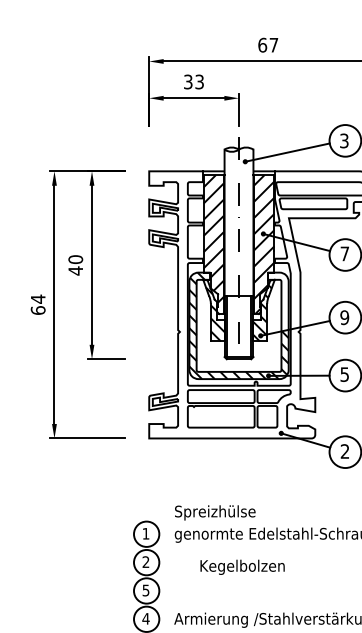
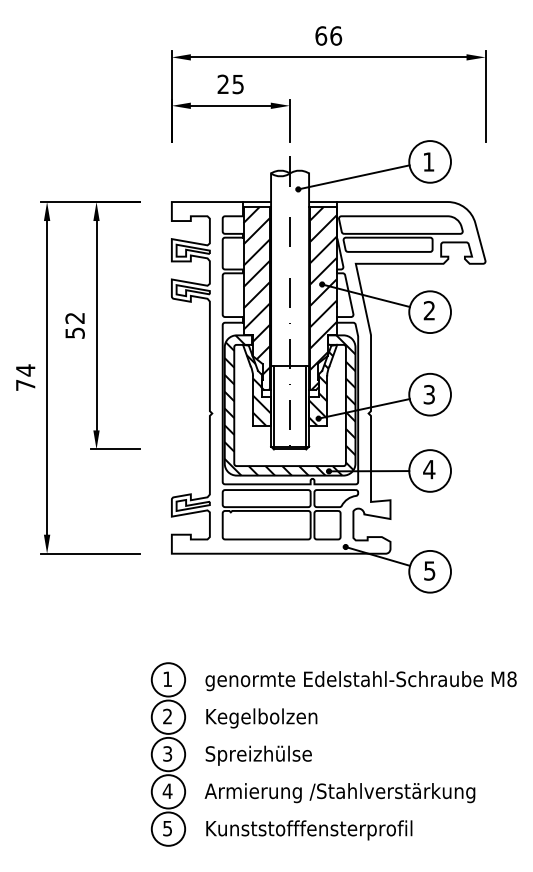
text: (274, 44) -> (336, 35), 67 -> 66
text: (193, 82) -> (230, 84), 33 -> 25
text: (344, 140) -> (428, 161), 3 -> 1
text: (344, 253) -> (428, 310), 7 -> 2
text: (75, 265) -> (74, 325), 40 -> 52
hatch: (278, 301) -> (341, 373), added
text: (38, 310) -> (25, 385), 64 -> 74
text: (344, 317) -> (429, 394), 9 -> 3
text: (344, 374) -> (429, 469), 5 -> 4
text: (344, 451) -> (429, 570), 2 -> 5
text: (215, 512) -> (258, 755), moved
text: (242, 567) -> (261, 718), moved
text: (145, 590) -> (167, 753), 5 -> 3

